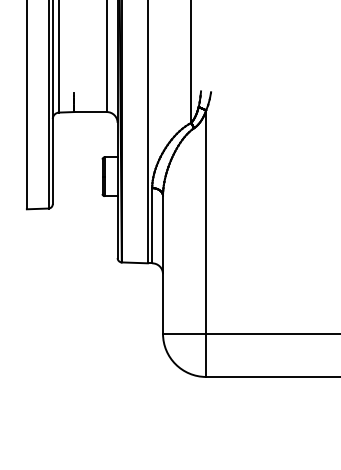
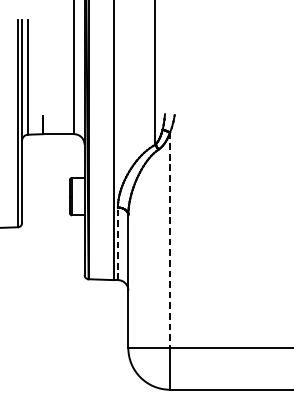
line: (206, 222) -> (170, 240), solid -> dashed
line: (152, 225) -> (118, 243), solid -> dashed

